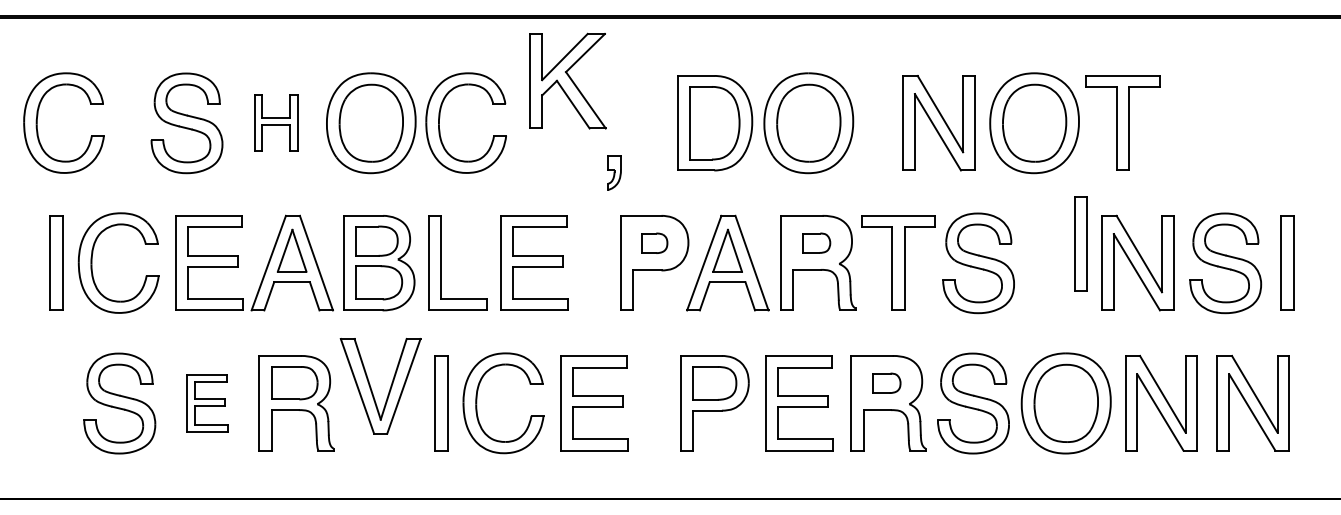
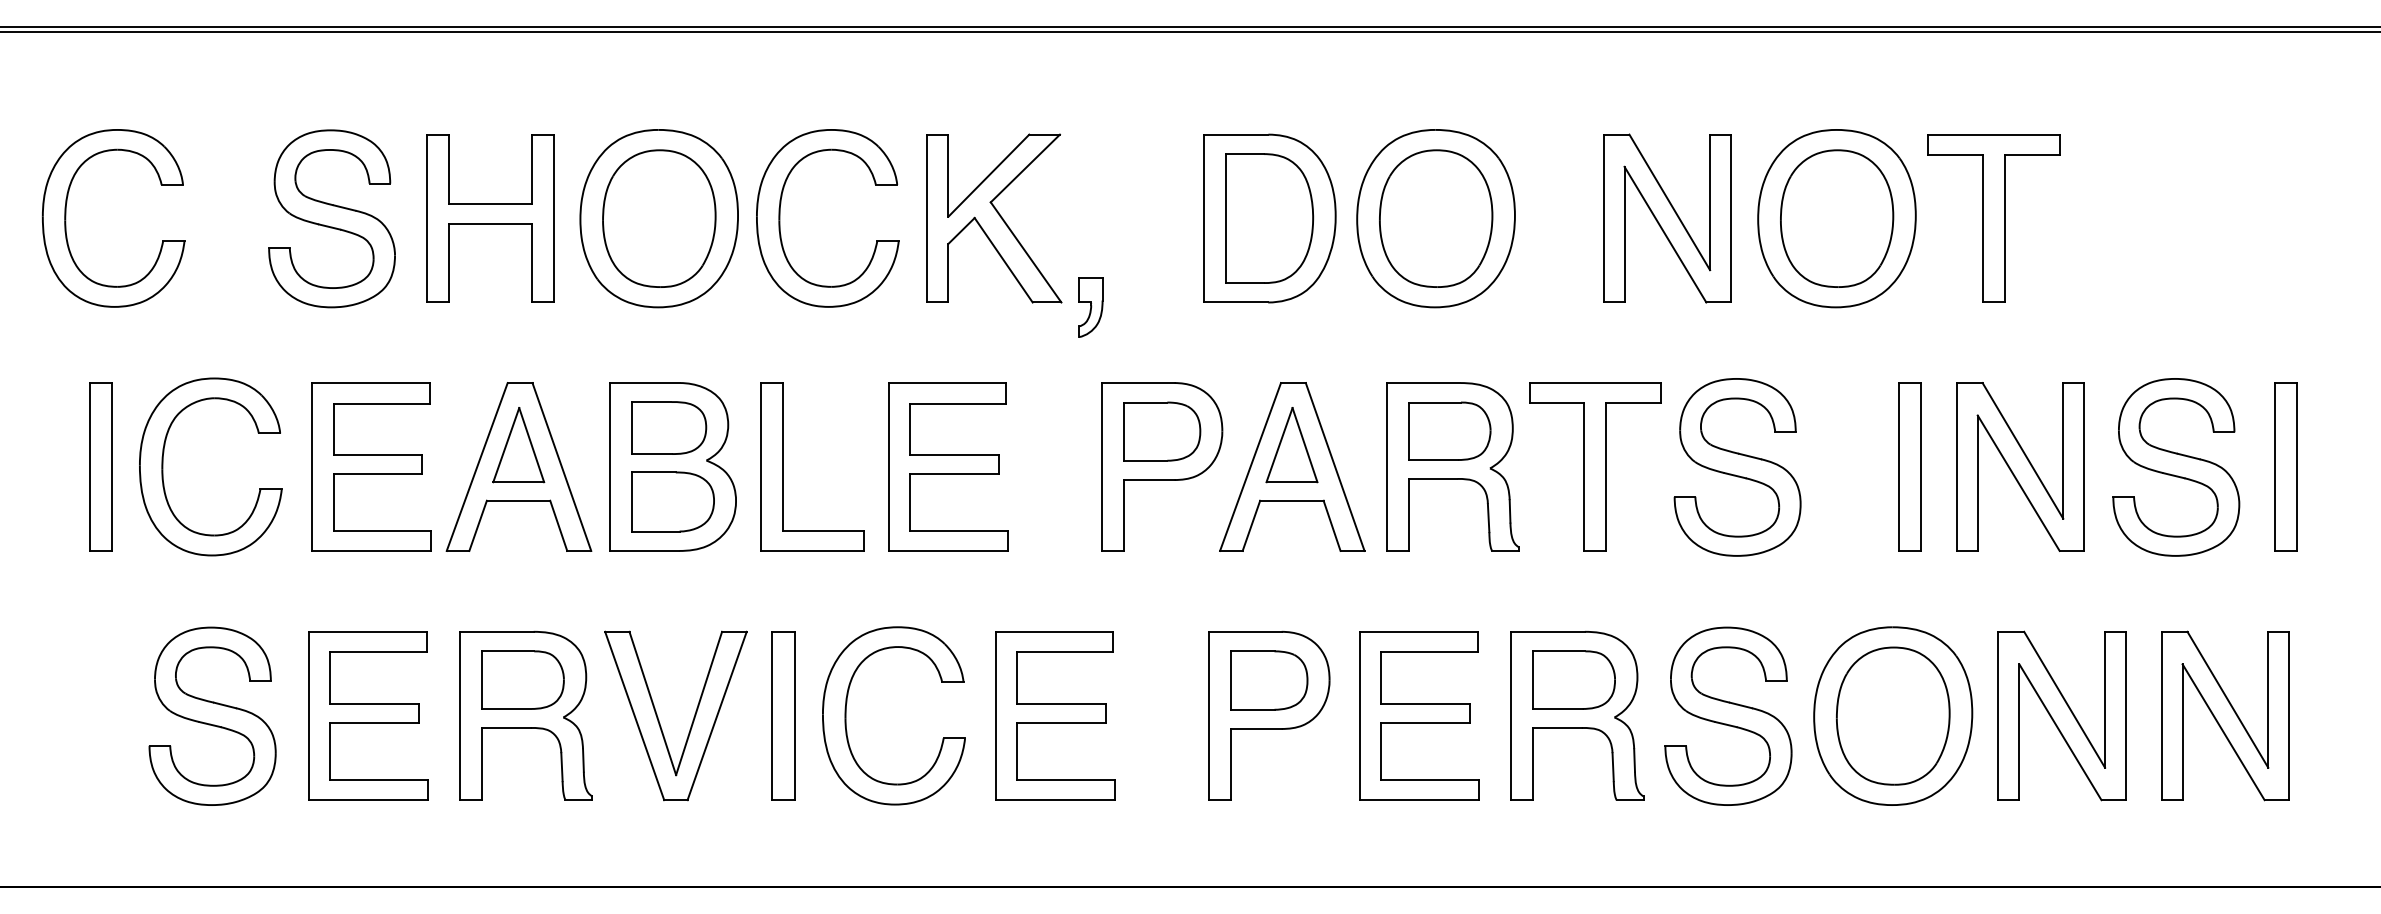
part: (567, 80) -> (993, 217), moved
part: (275, 122) -> (489, 217), size x1.67
part: (654, 243) -> (1162, 432), size x1.67
part: (816, 243) -> (1449, 432), size x1.67
part: (1080, 243) -> (1909, 465), moved
part: (886, 383) -> (1574, 680), size x1.67
part: (372, 390) -> (661, 723), moved
part: (207, 403) -> (368, 716), size x1.67

